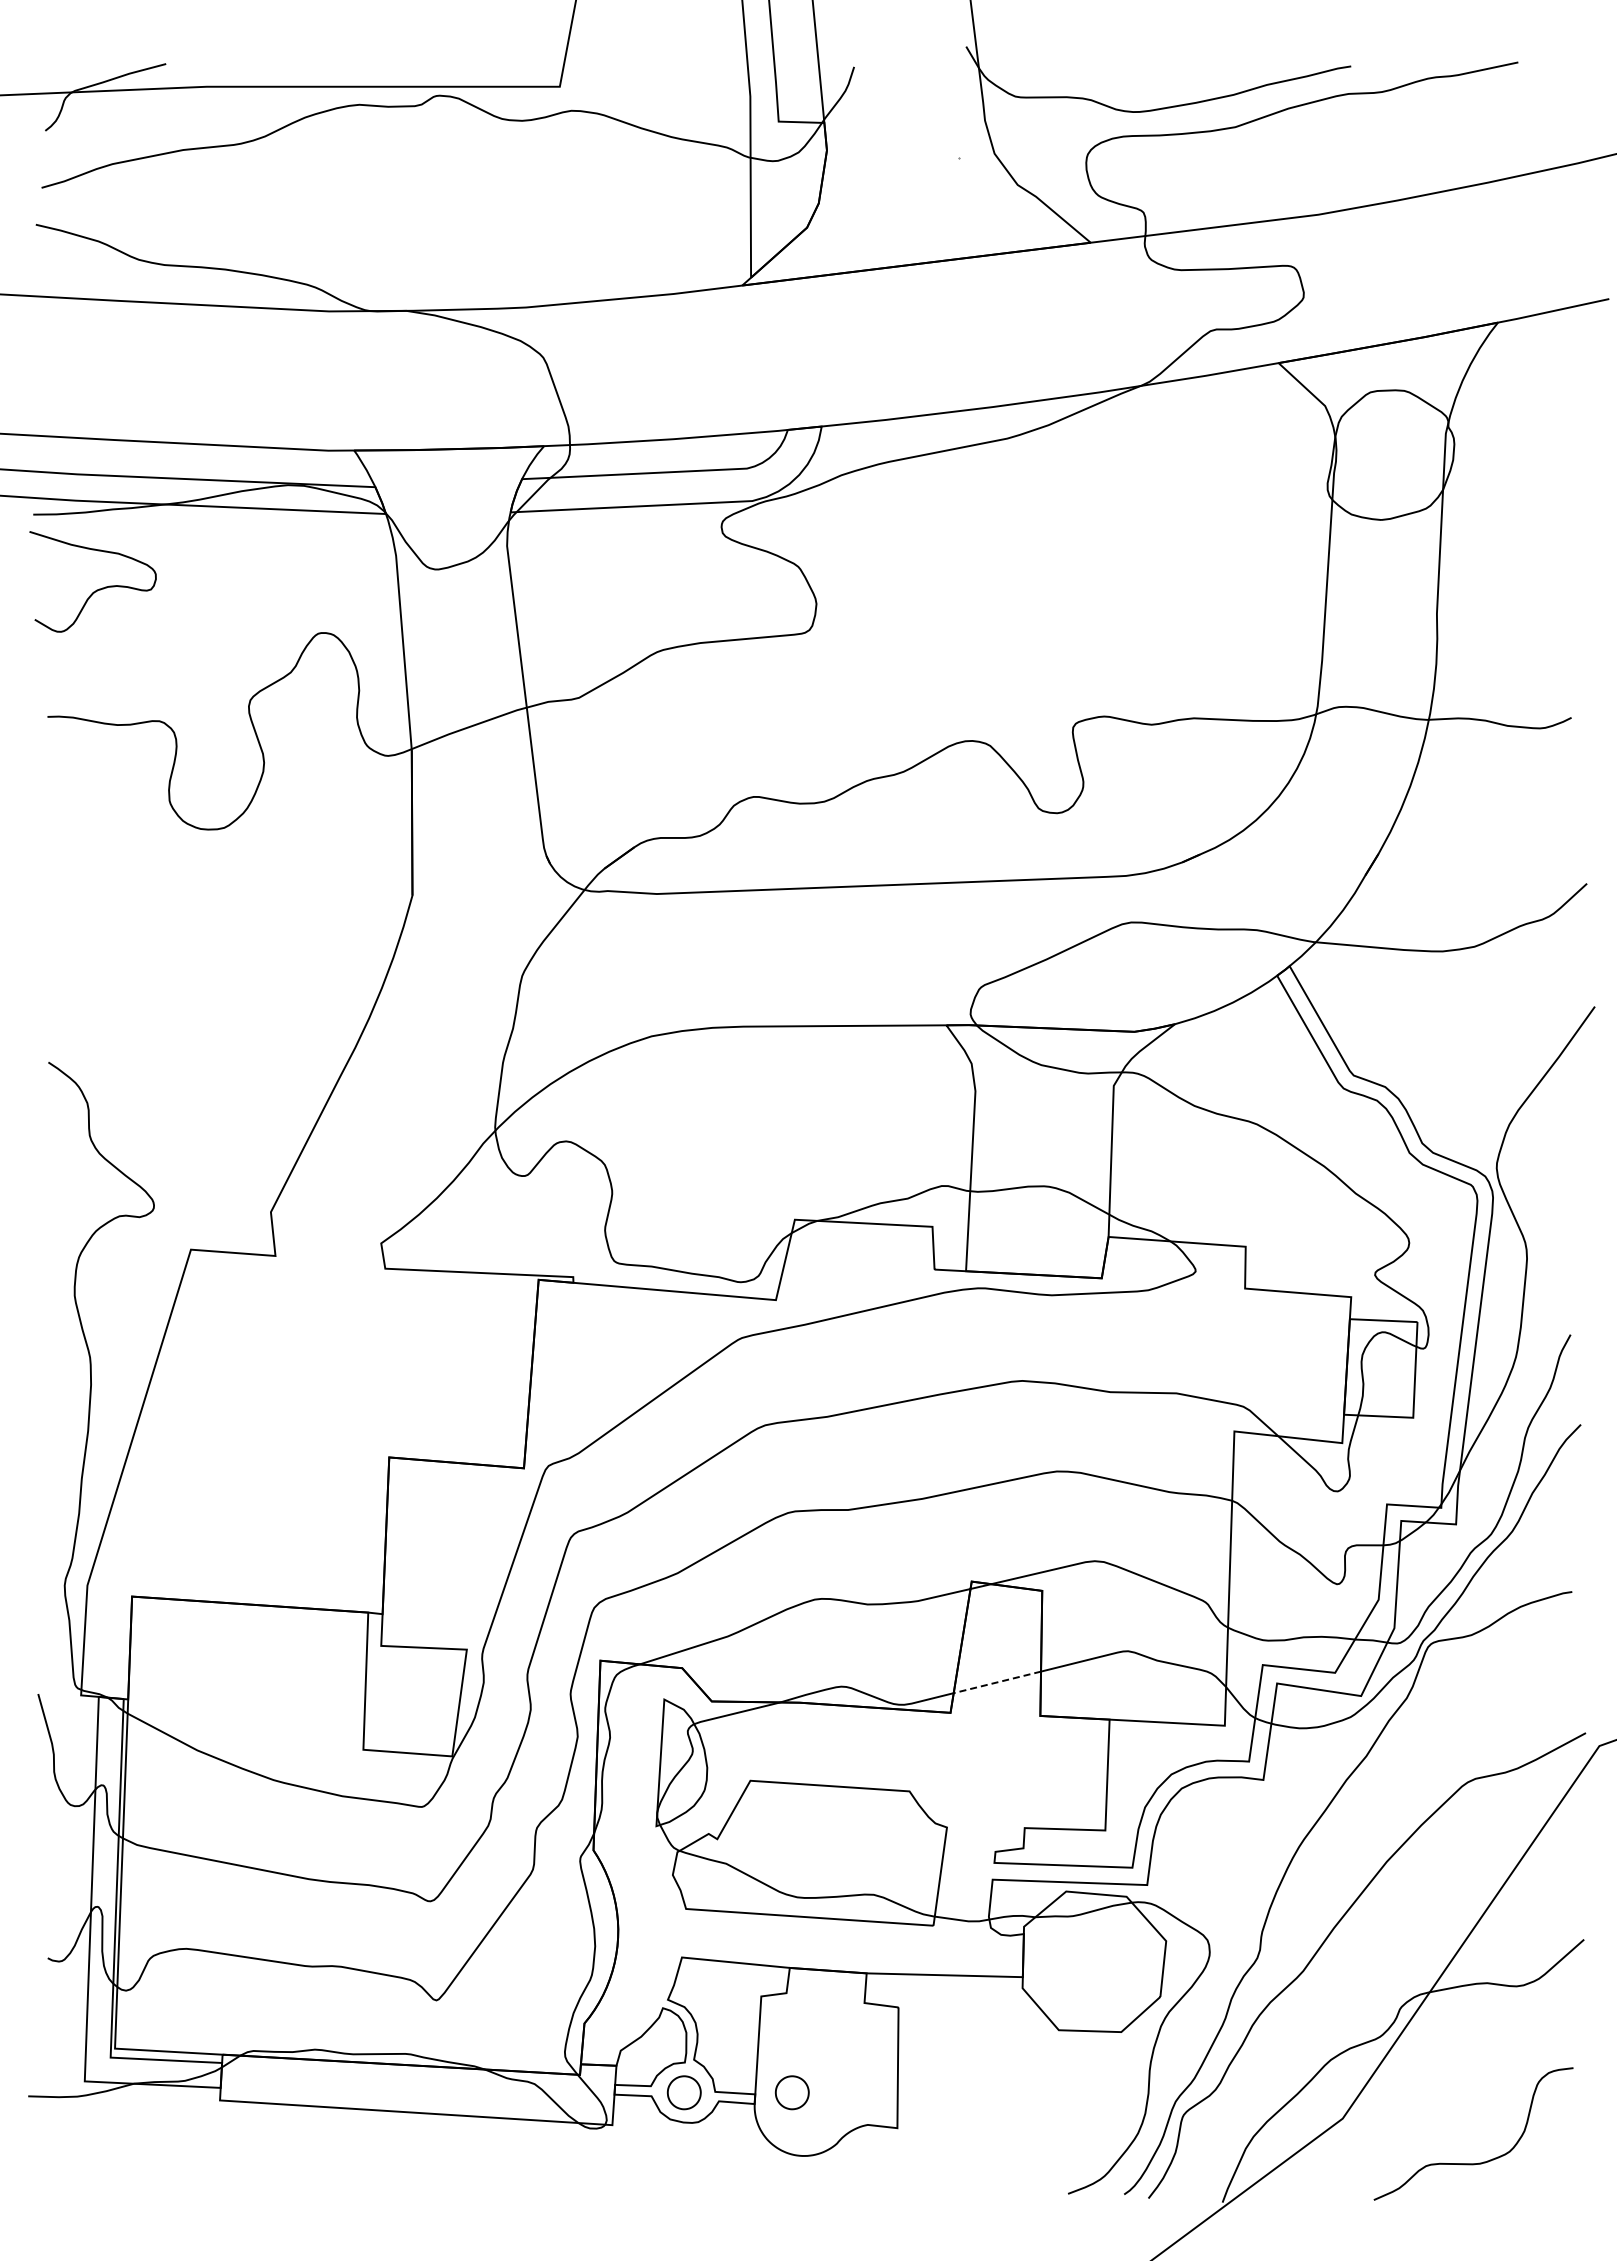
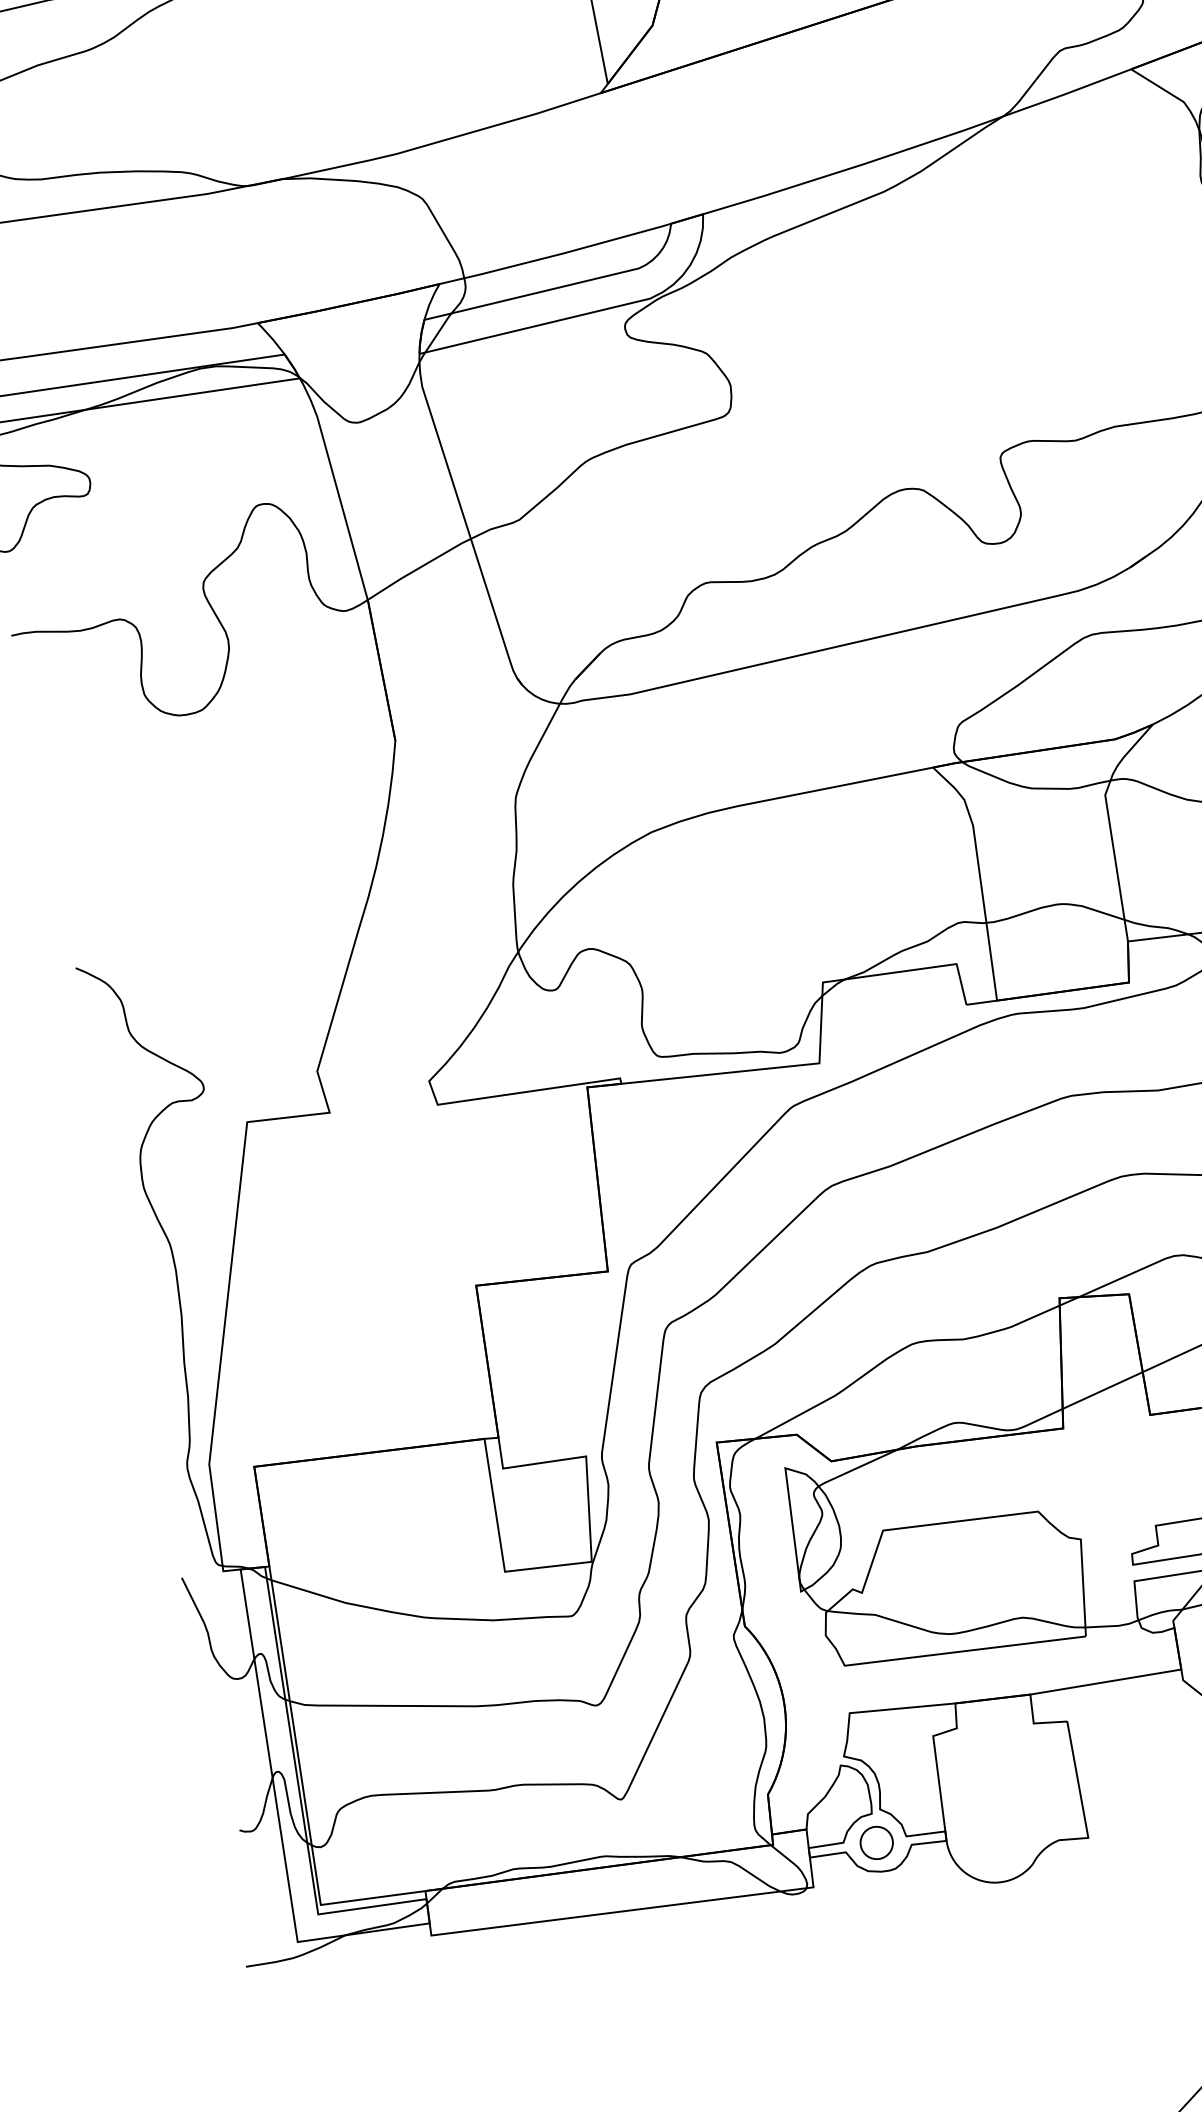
line: (997, 1682) -> (1102, 1390), dashed -> solid
part: (791, 2092) -> (979, 1823), removed

